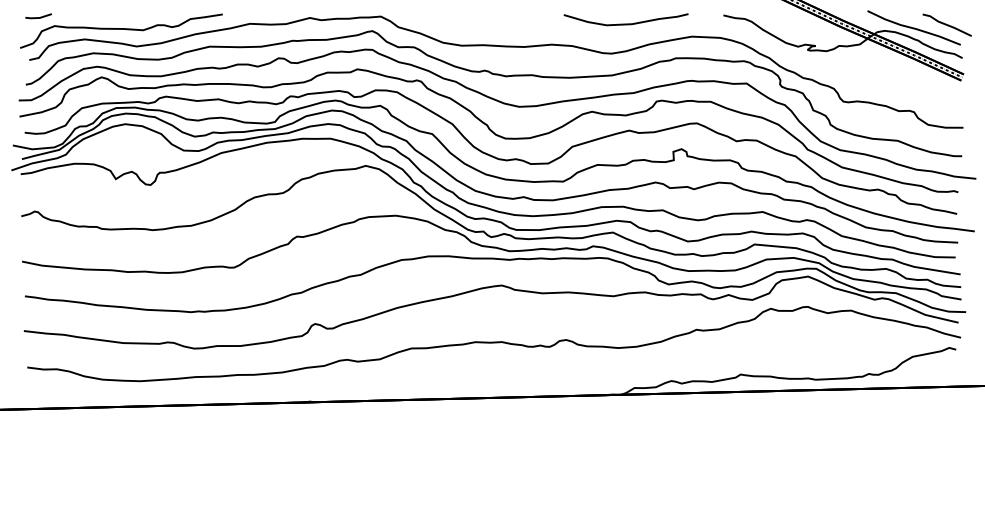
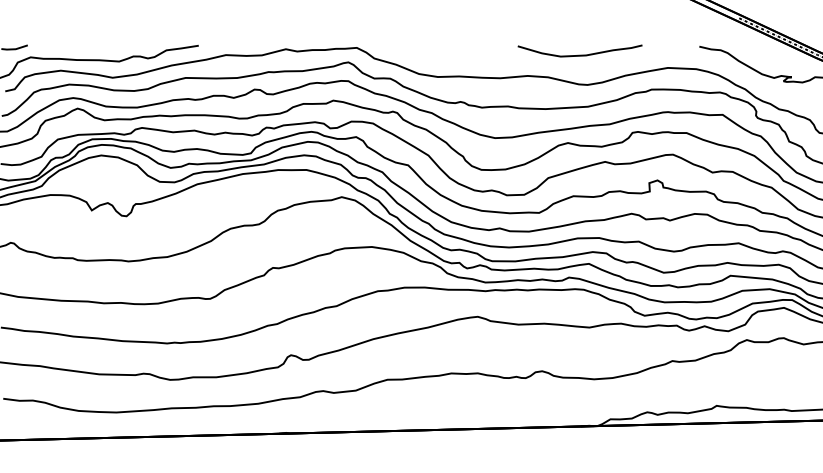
curve: (625, 23) -> (579, 54), moved

